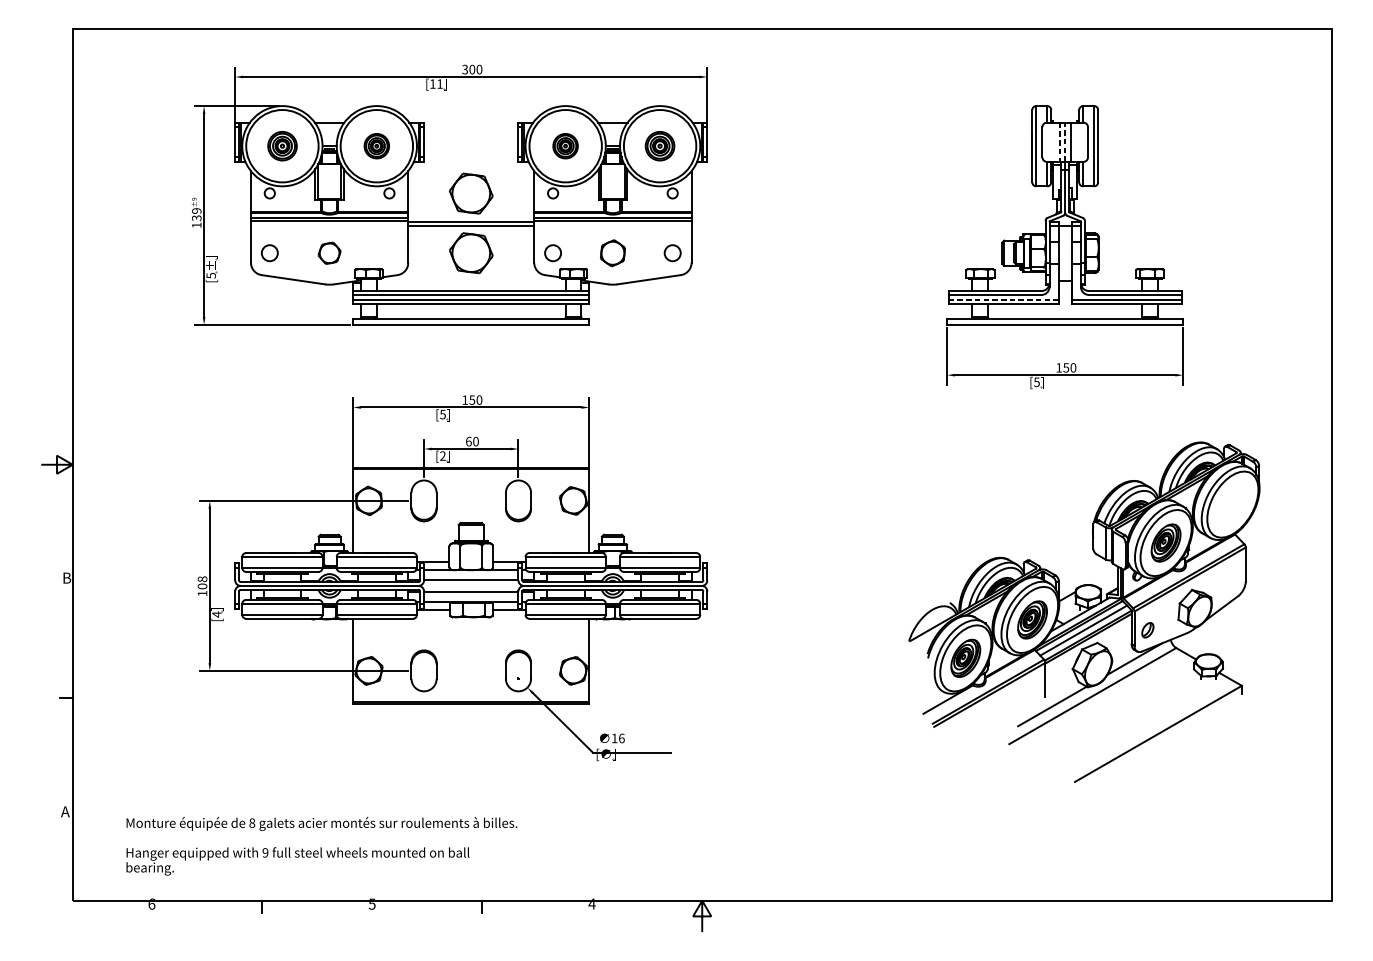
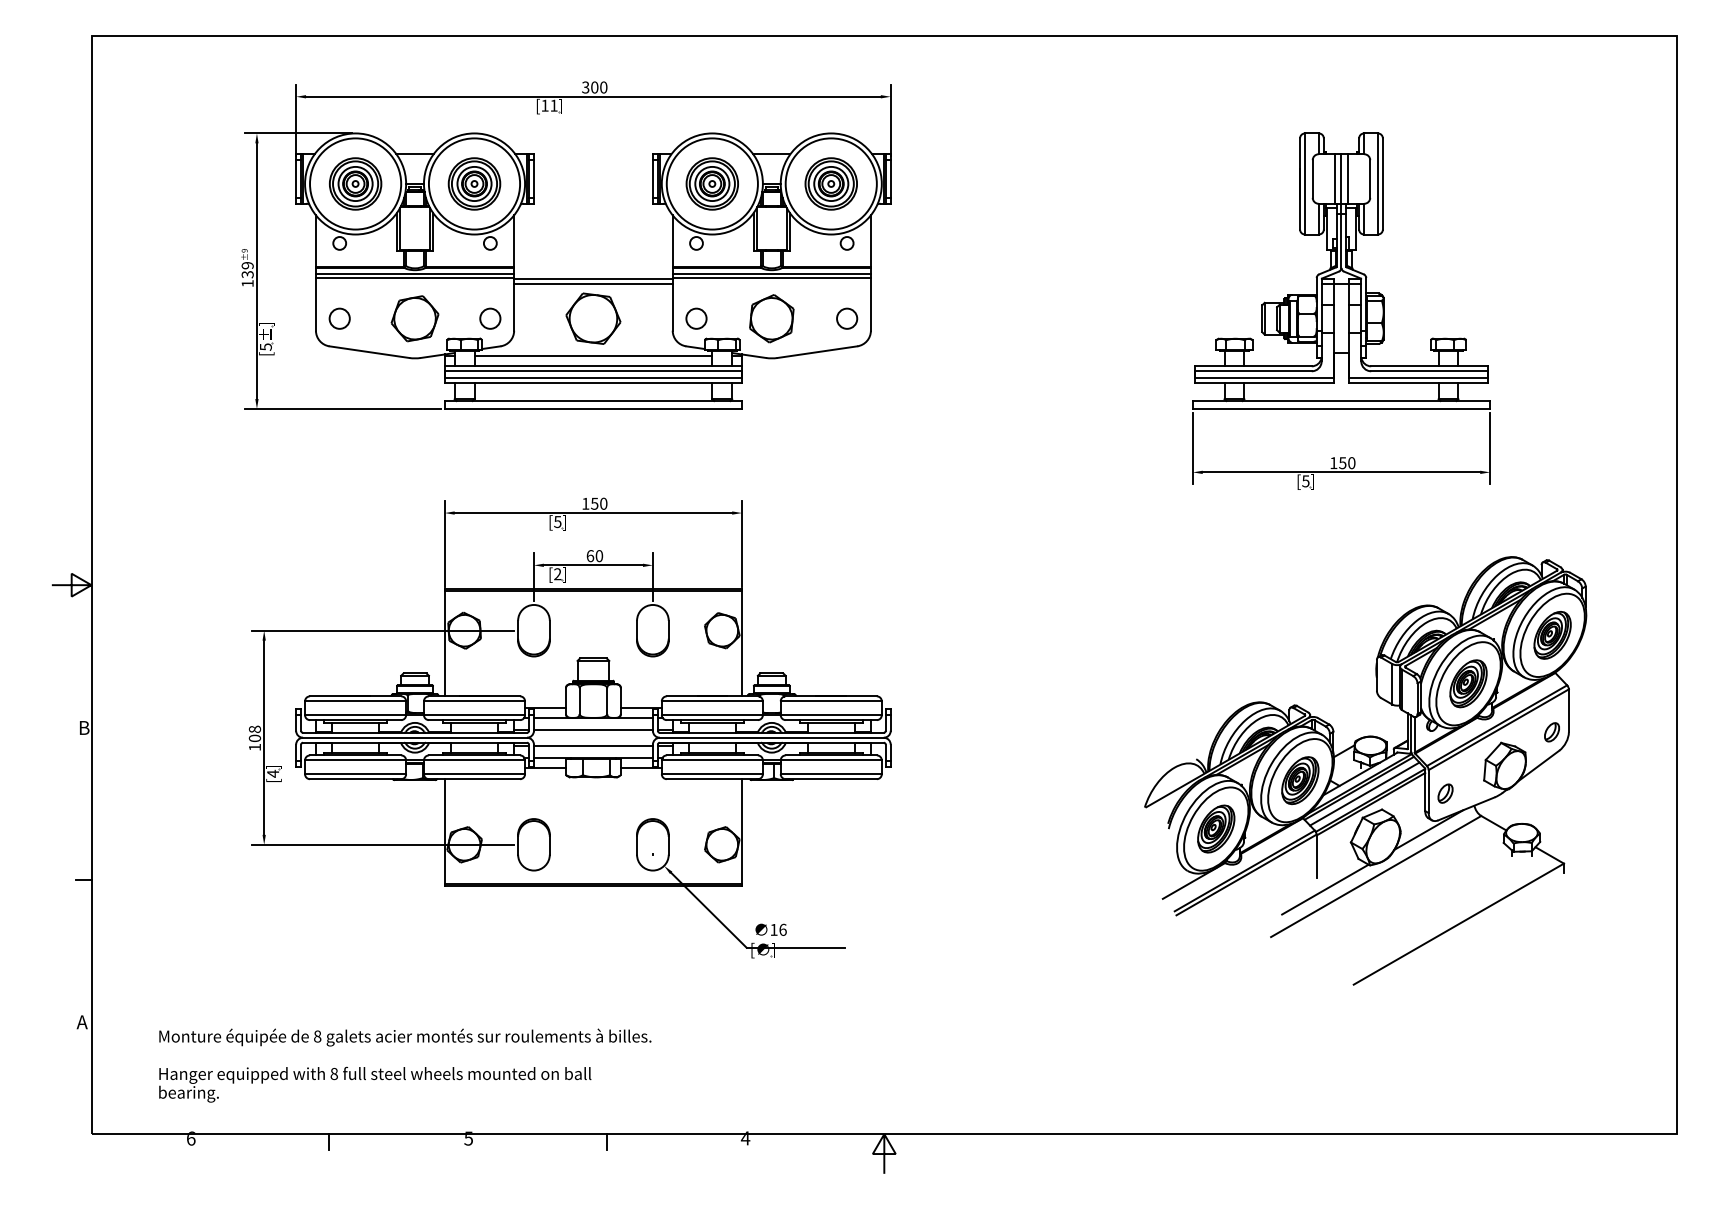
line: (1059, 142) -> (1334, 179), dashed -> solid
line: (1065, 142) -> (1341, 179), dashed -> solid
part: (282, 145) -> (355, 183), size x1.43
part: (376, 145) -> (474, 183), size x1.67
part: (565, 145) -> (711, 183), size x1.67
part: (659, 145) -> (830, 183), size x1.43
part: (471, 193) -> (593, 243), removed
part: (329, 253) -> (414, 318), size x1.67
circle: (389, 253) -> (490, 318), added
part: (612, 253) -> (771, 318), size x1.43
line: (471, 283) -> (593, 356), added
line: (1003, 300) -> (1263, 378), dashed -> solid
part: (1232, 504) -> (1552, 635), added
part: (1231, 581) -> (1551, 732), added
text: (264, 852) -> (333, 1073), 9 -> 8

